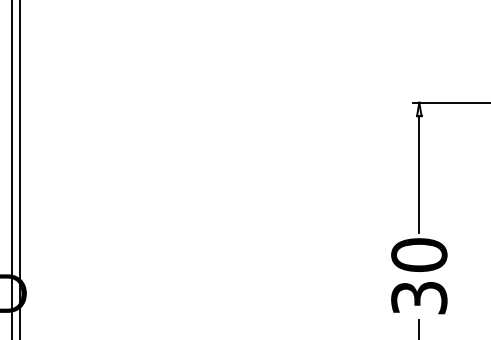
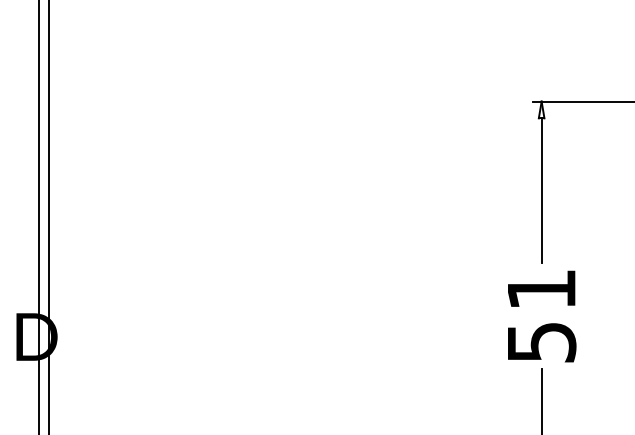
text: (419, 276) -> (541, 315), 30 -> 51

